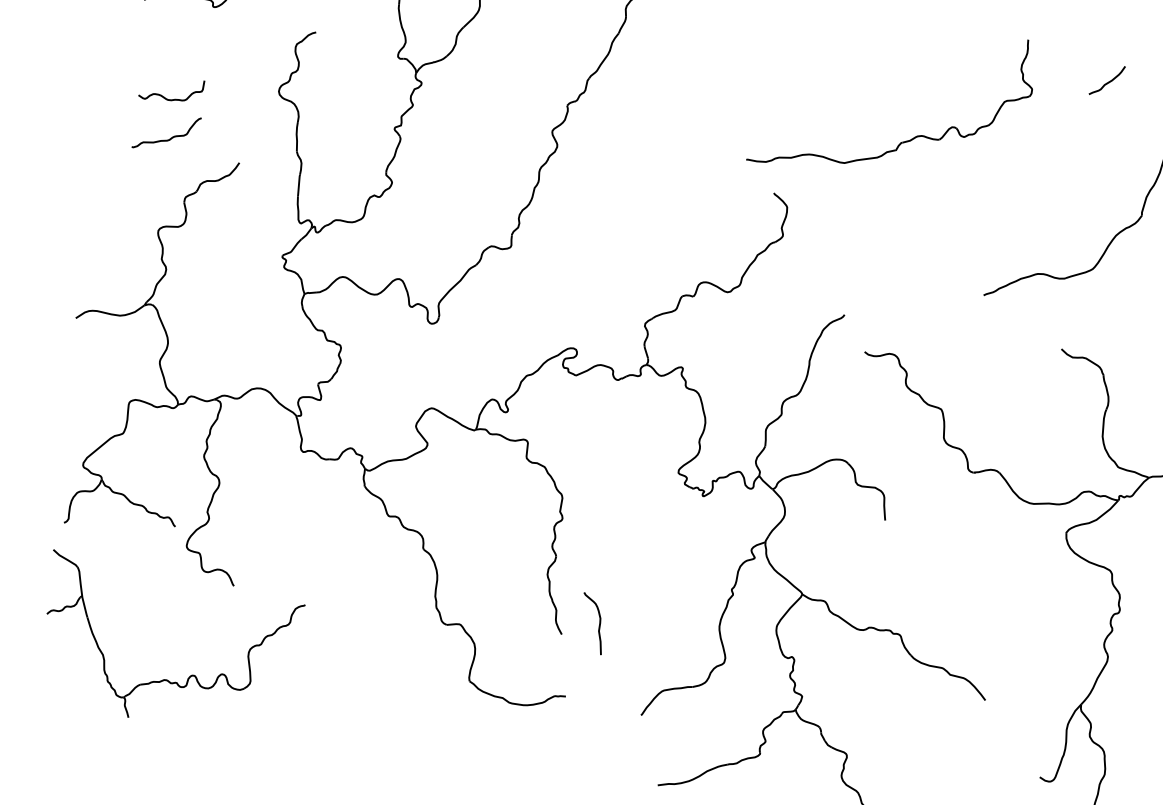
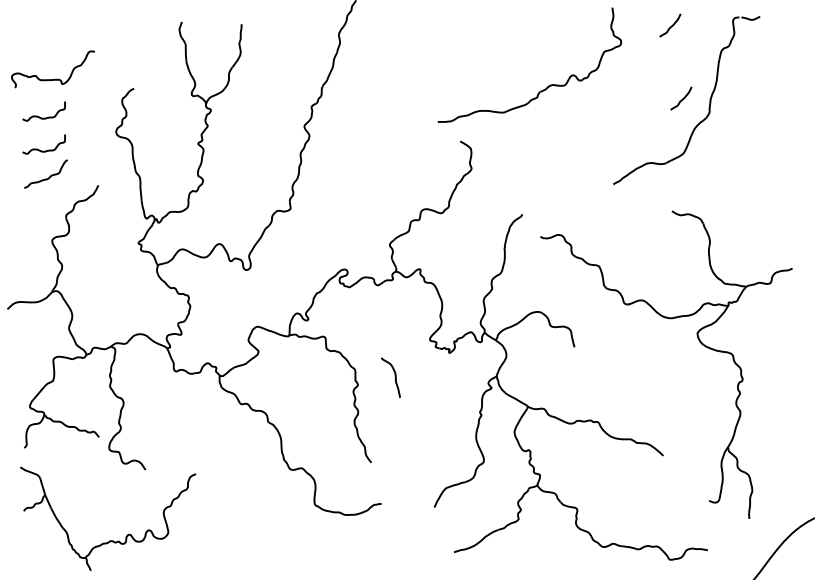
curve: (177, 50) -> (43, 117), added
curve: (1105, 189) -> (682, 98), added
curve: (598, 622) -> (394, 376), moved

